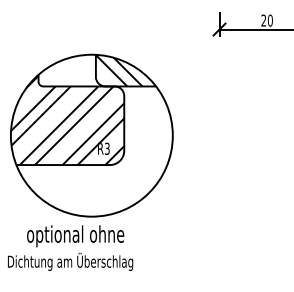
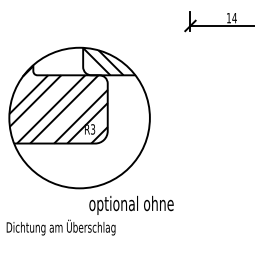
text: (266, 20) -> (231, 18), 20 -> 14
text: (75, 236) -> (131, 205), moved

